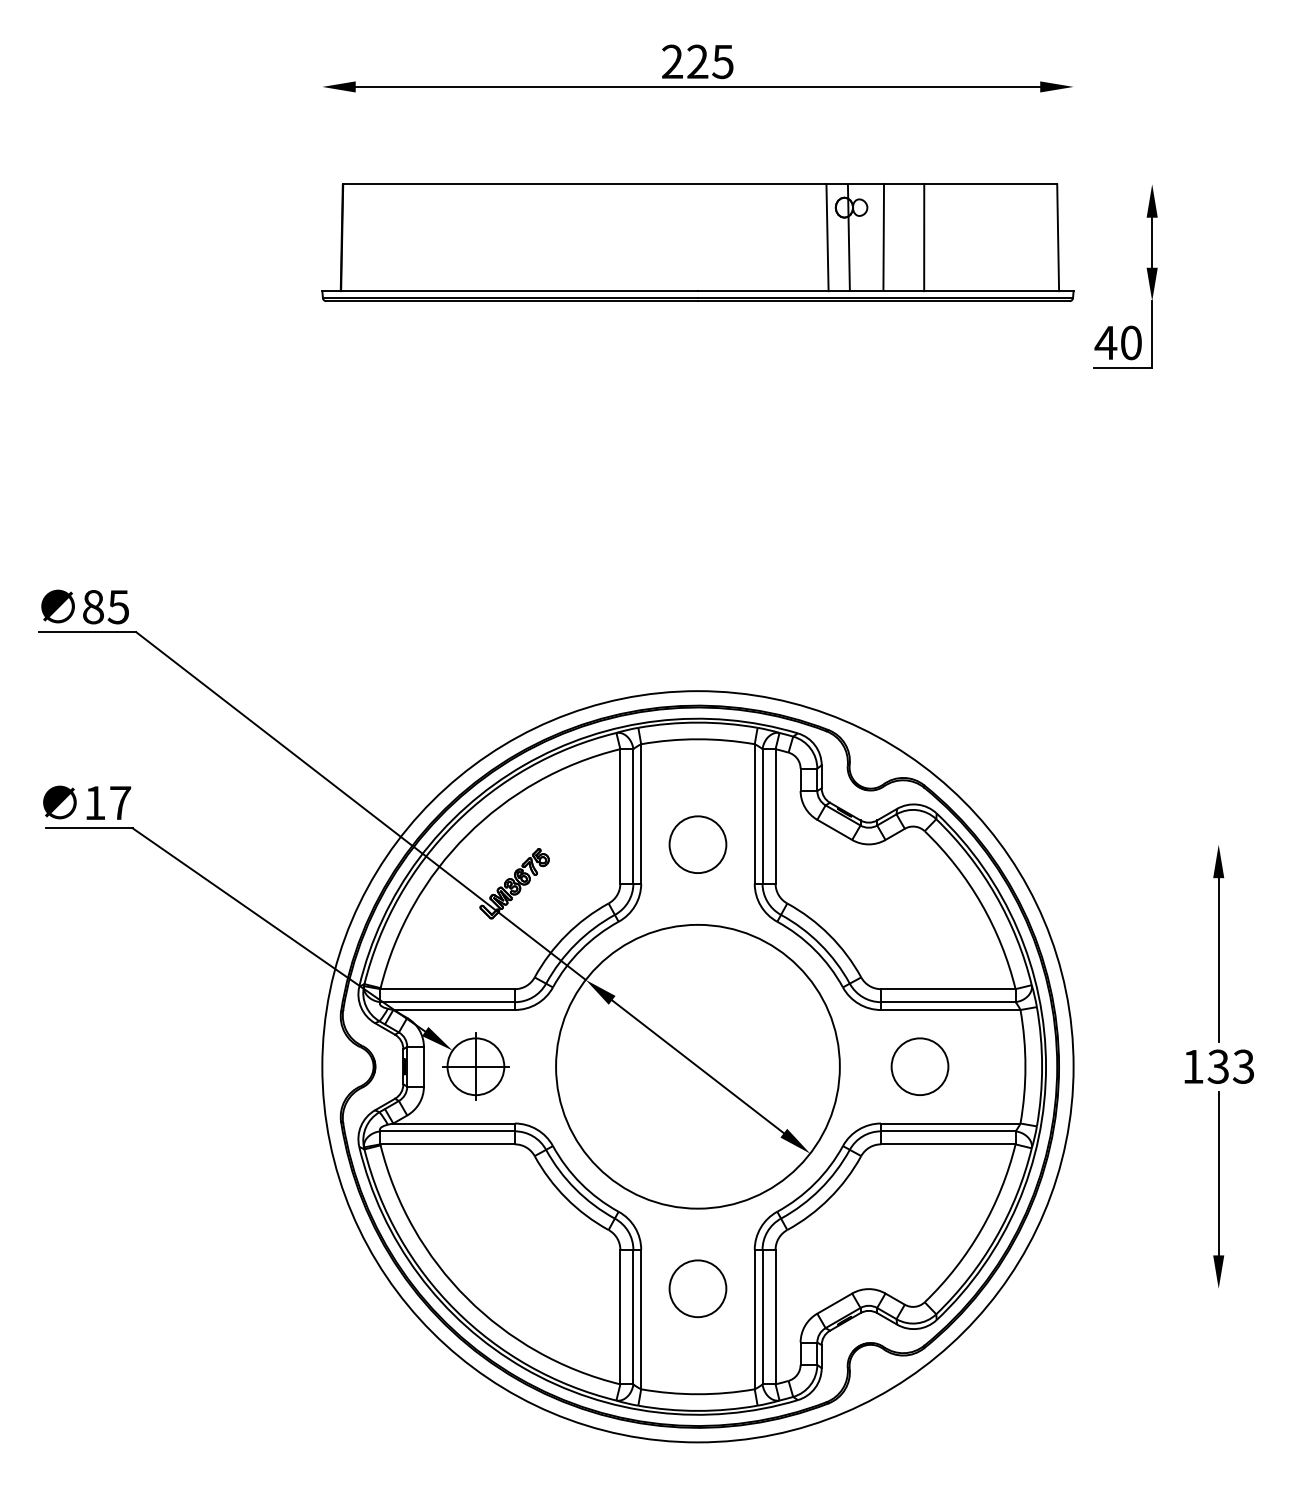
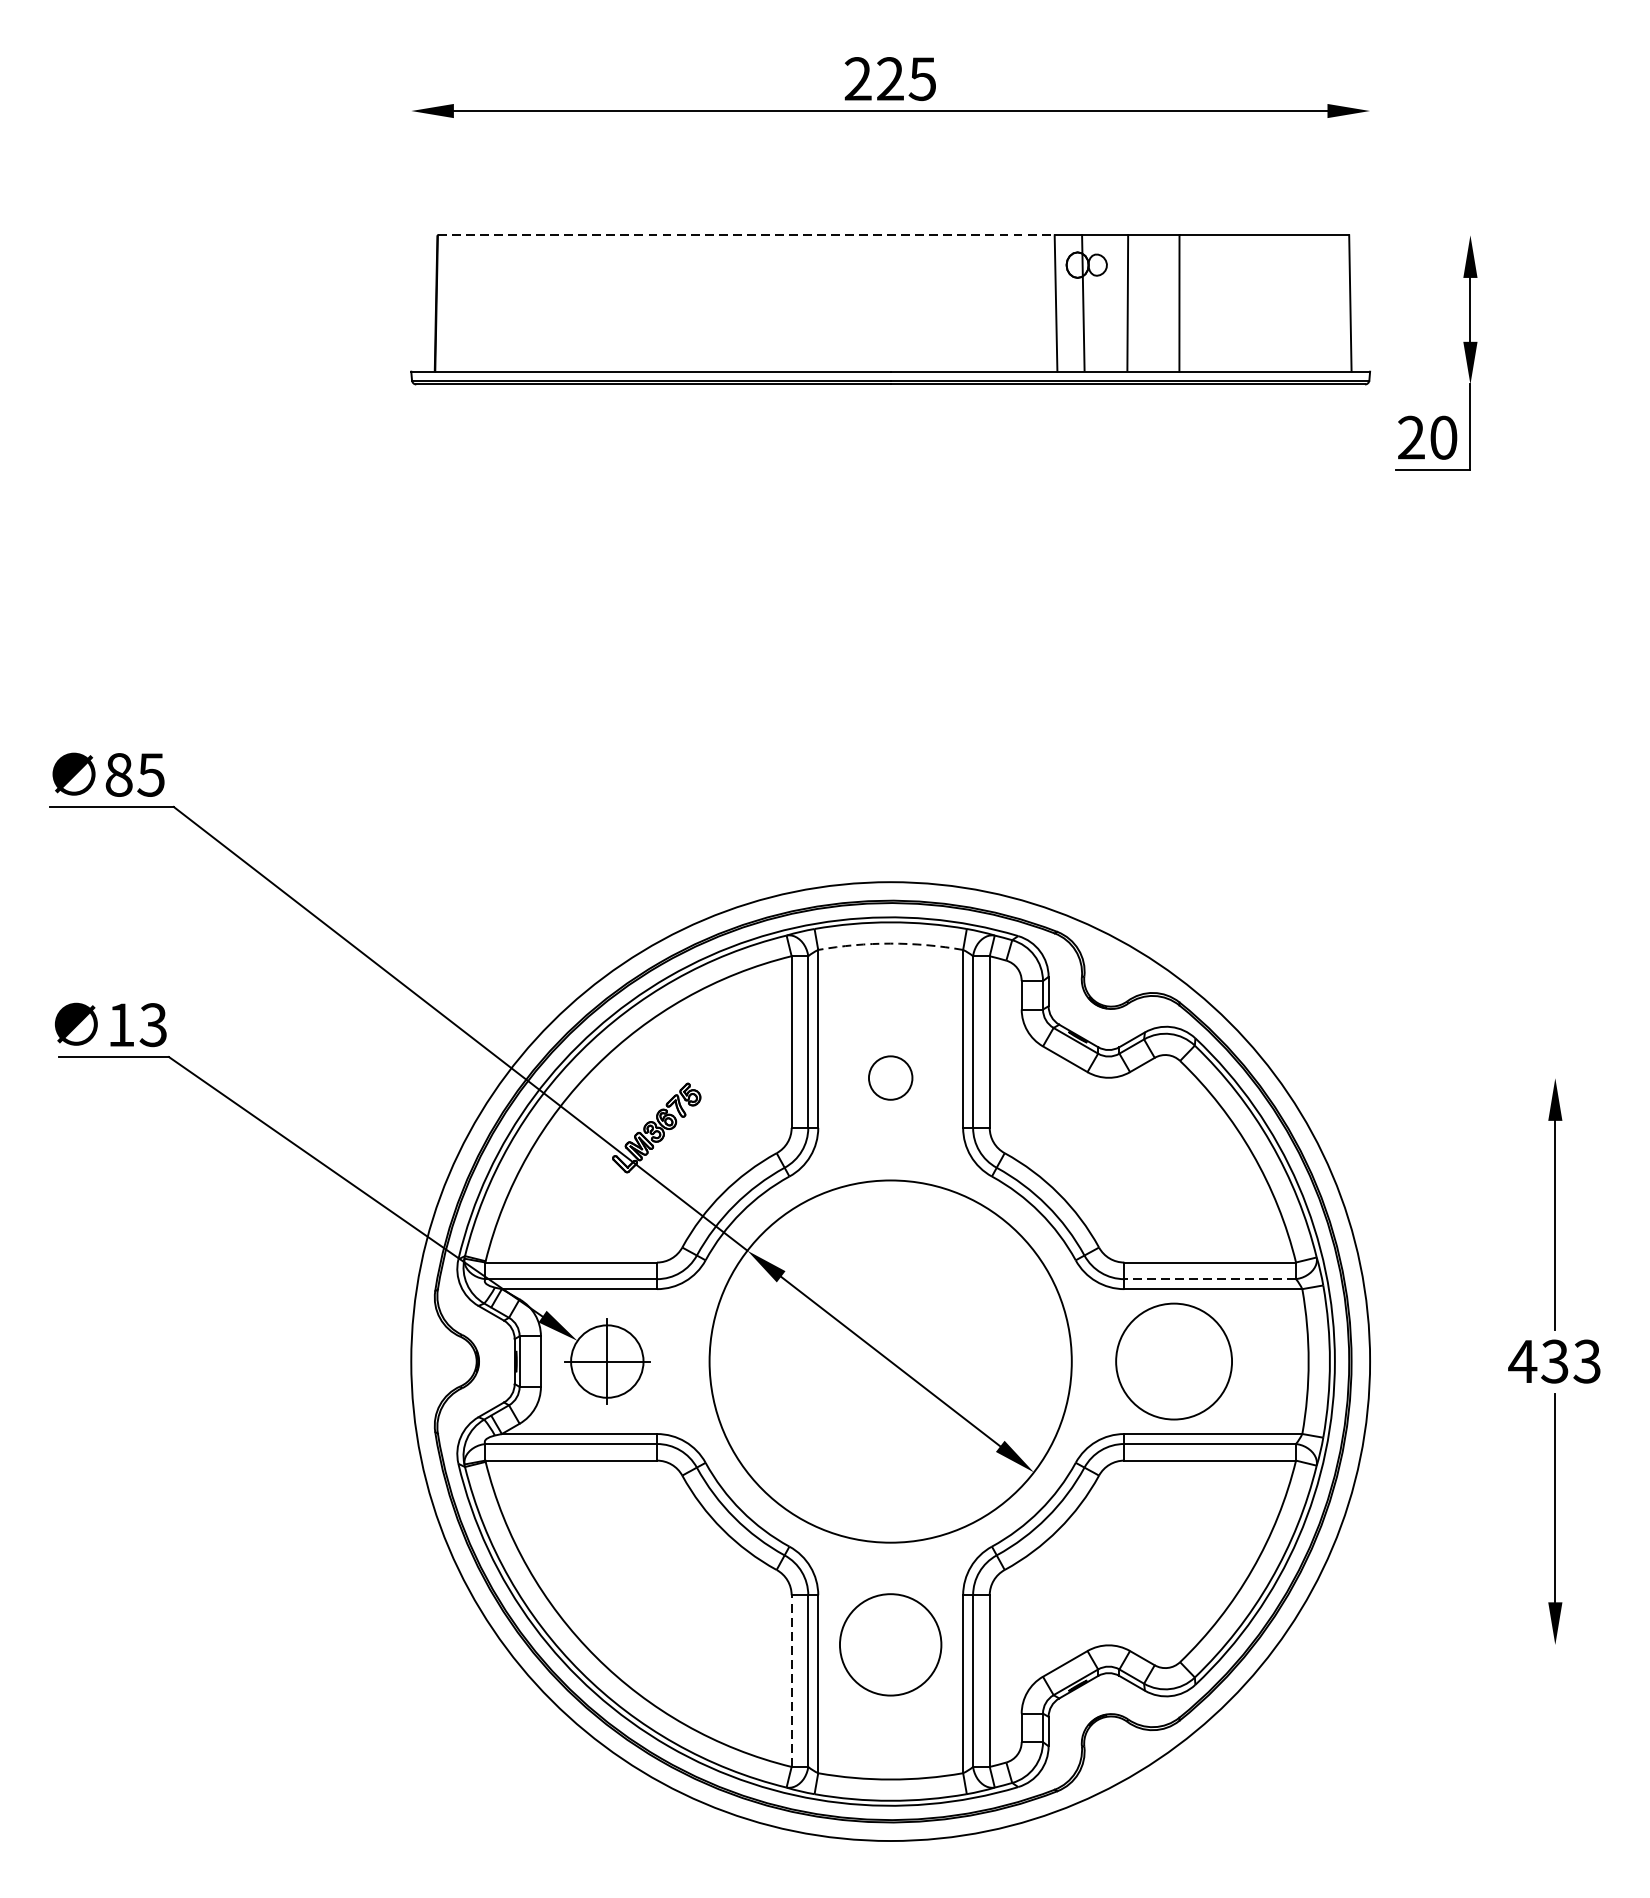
line: (584, 184) -> (745, 235), solid -> dashed
text: (1105, 342) -> (1410, 437), 40 -> 20
arc: (697, 739) -> (890, 943), solid -> dashed
text: (120, 802) -> (153, 1024), 17 -> 13
circle: (697, 844) -> (890, 1077), size x0.6
line: (947, 1002) -> (1209, 1279), solid -> dashed
circle: (919, 1066) -> (1173, 1361), size x1.6
text: (1192, 1066) -> (1521, 1361), 133 -> 433
circle: (697, 1288) -> (890, 1644), size x1.4
line: (620, 1316) -> (791, 1680), solid -> dashed

